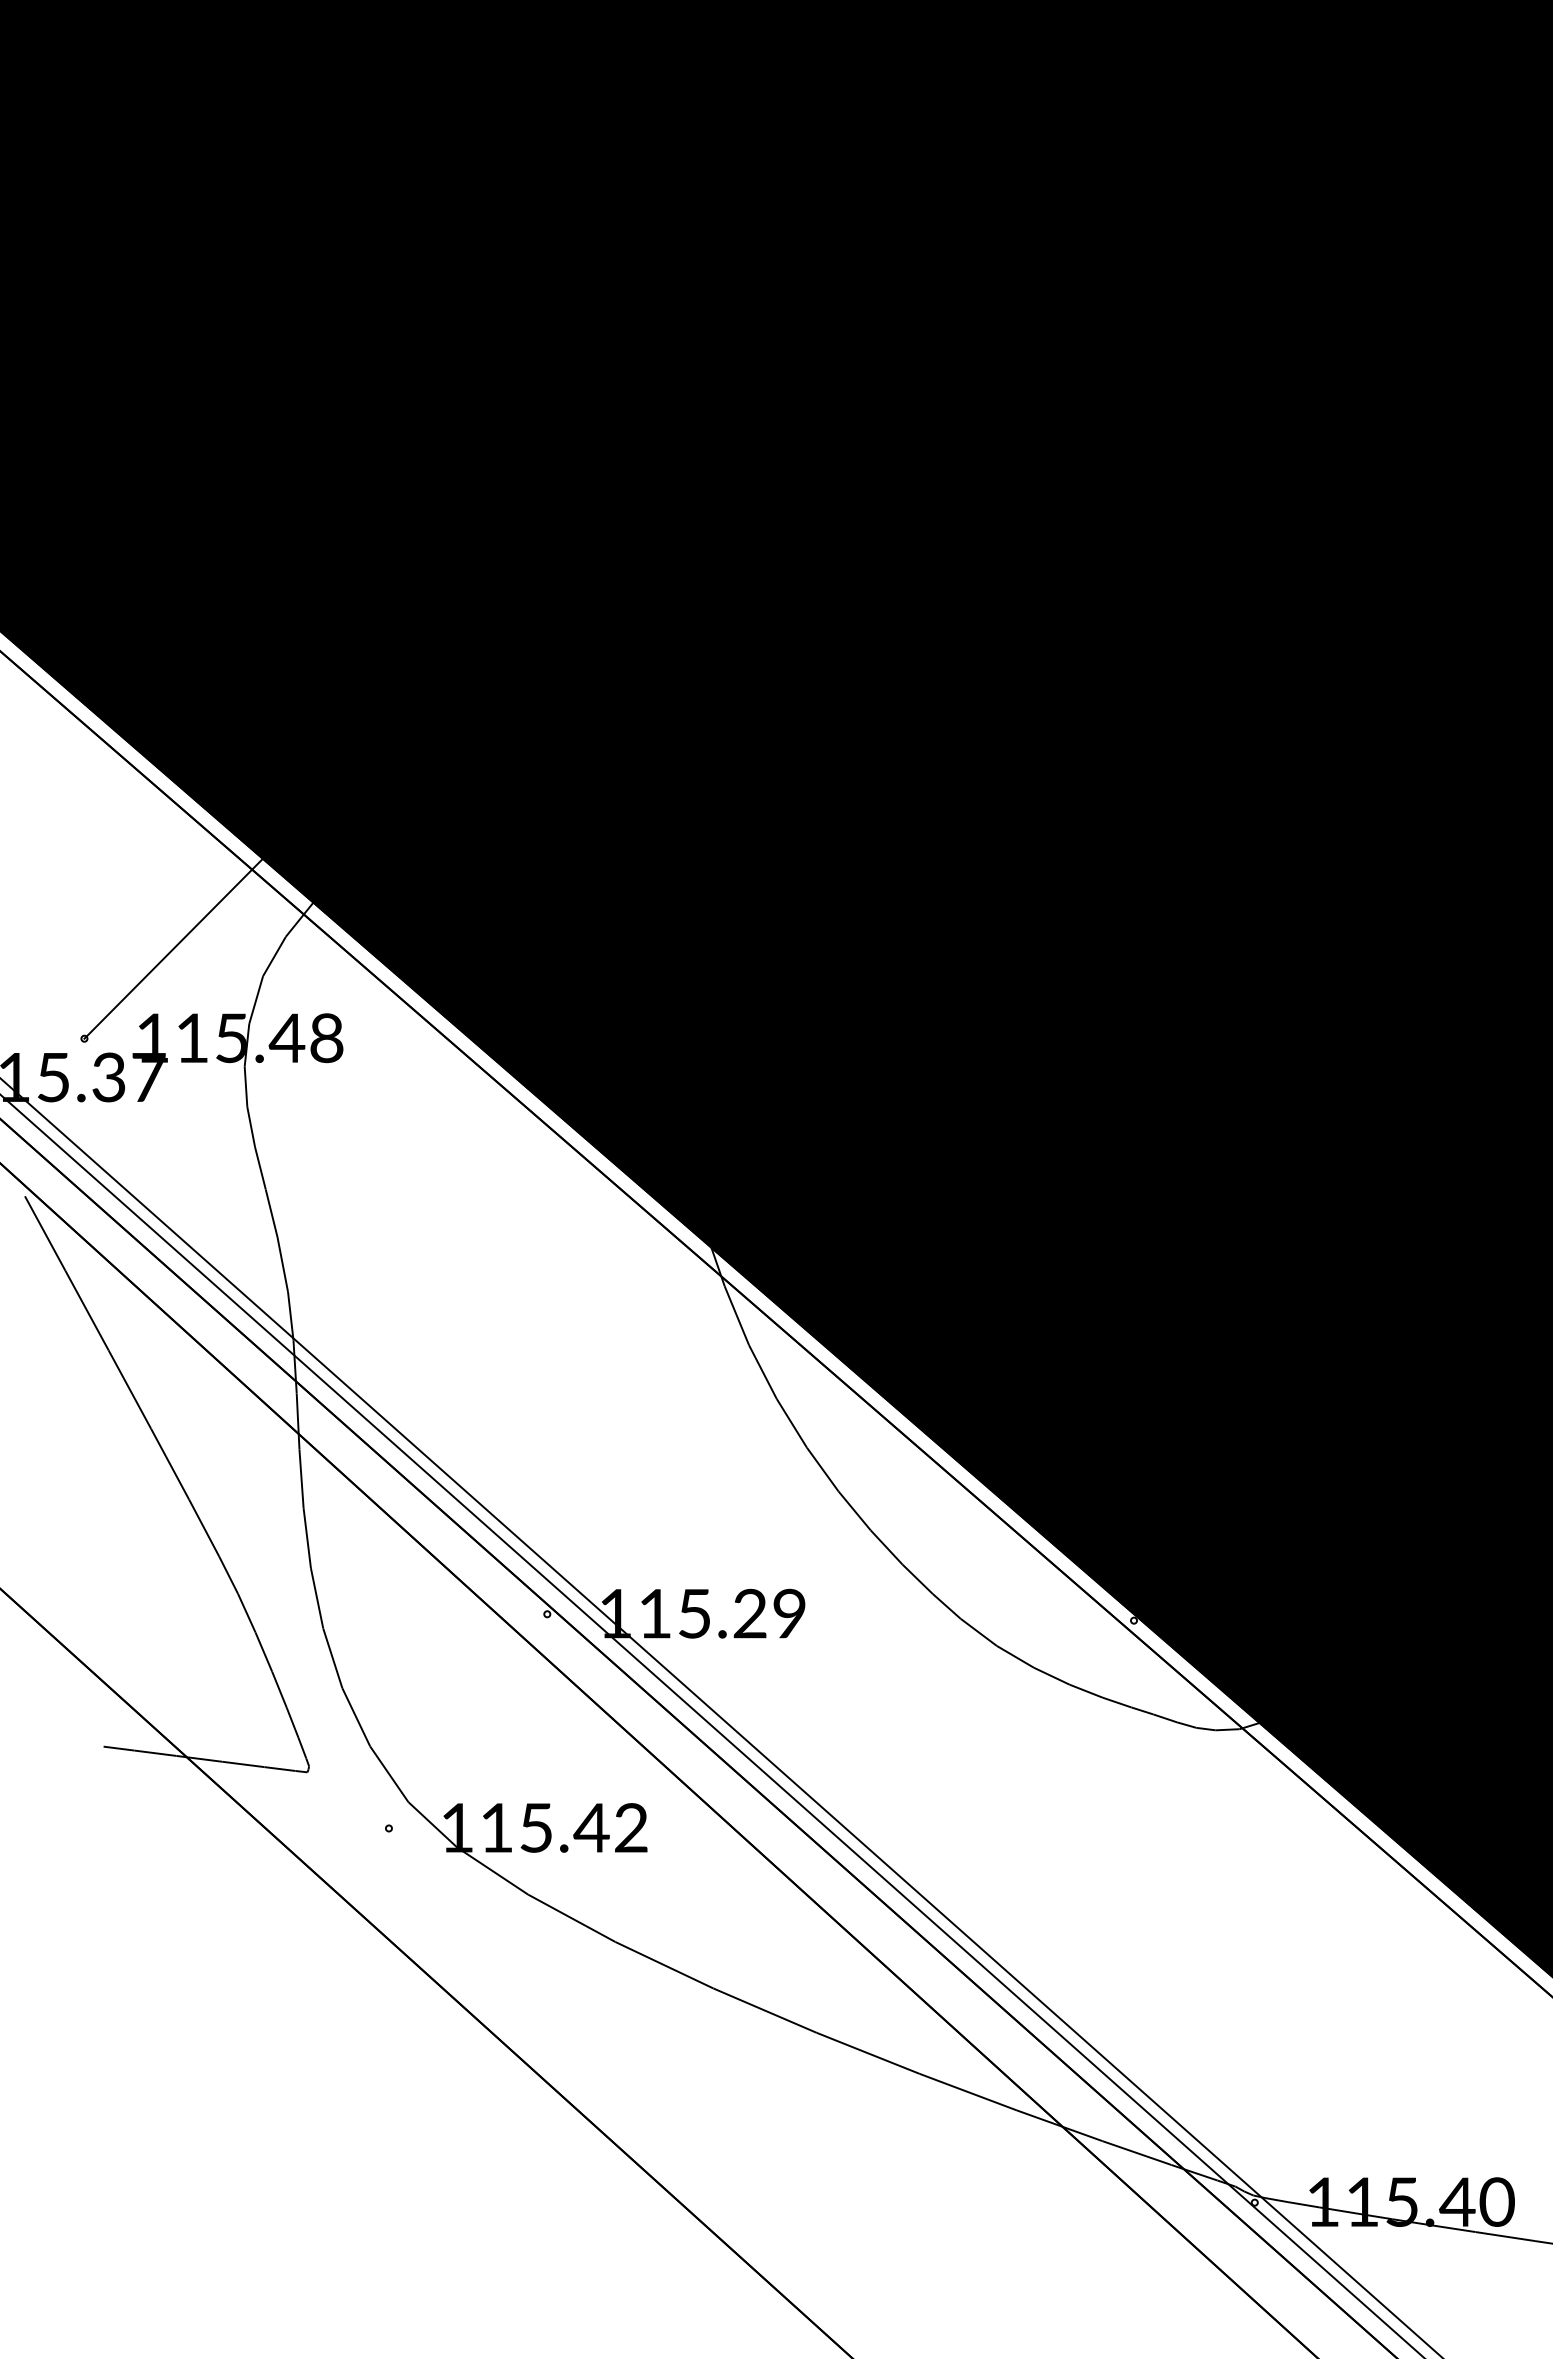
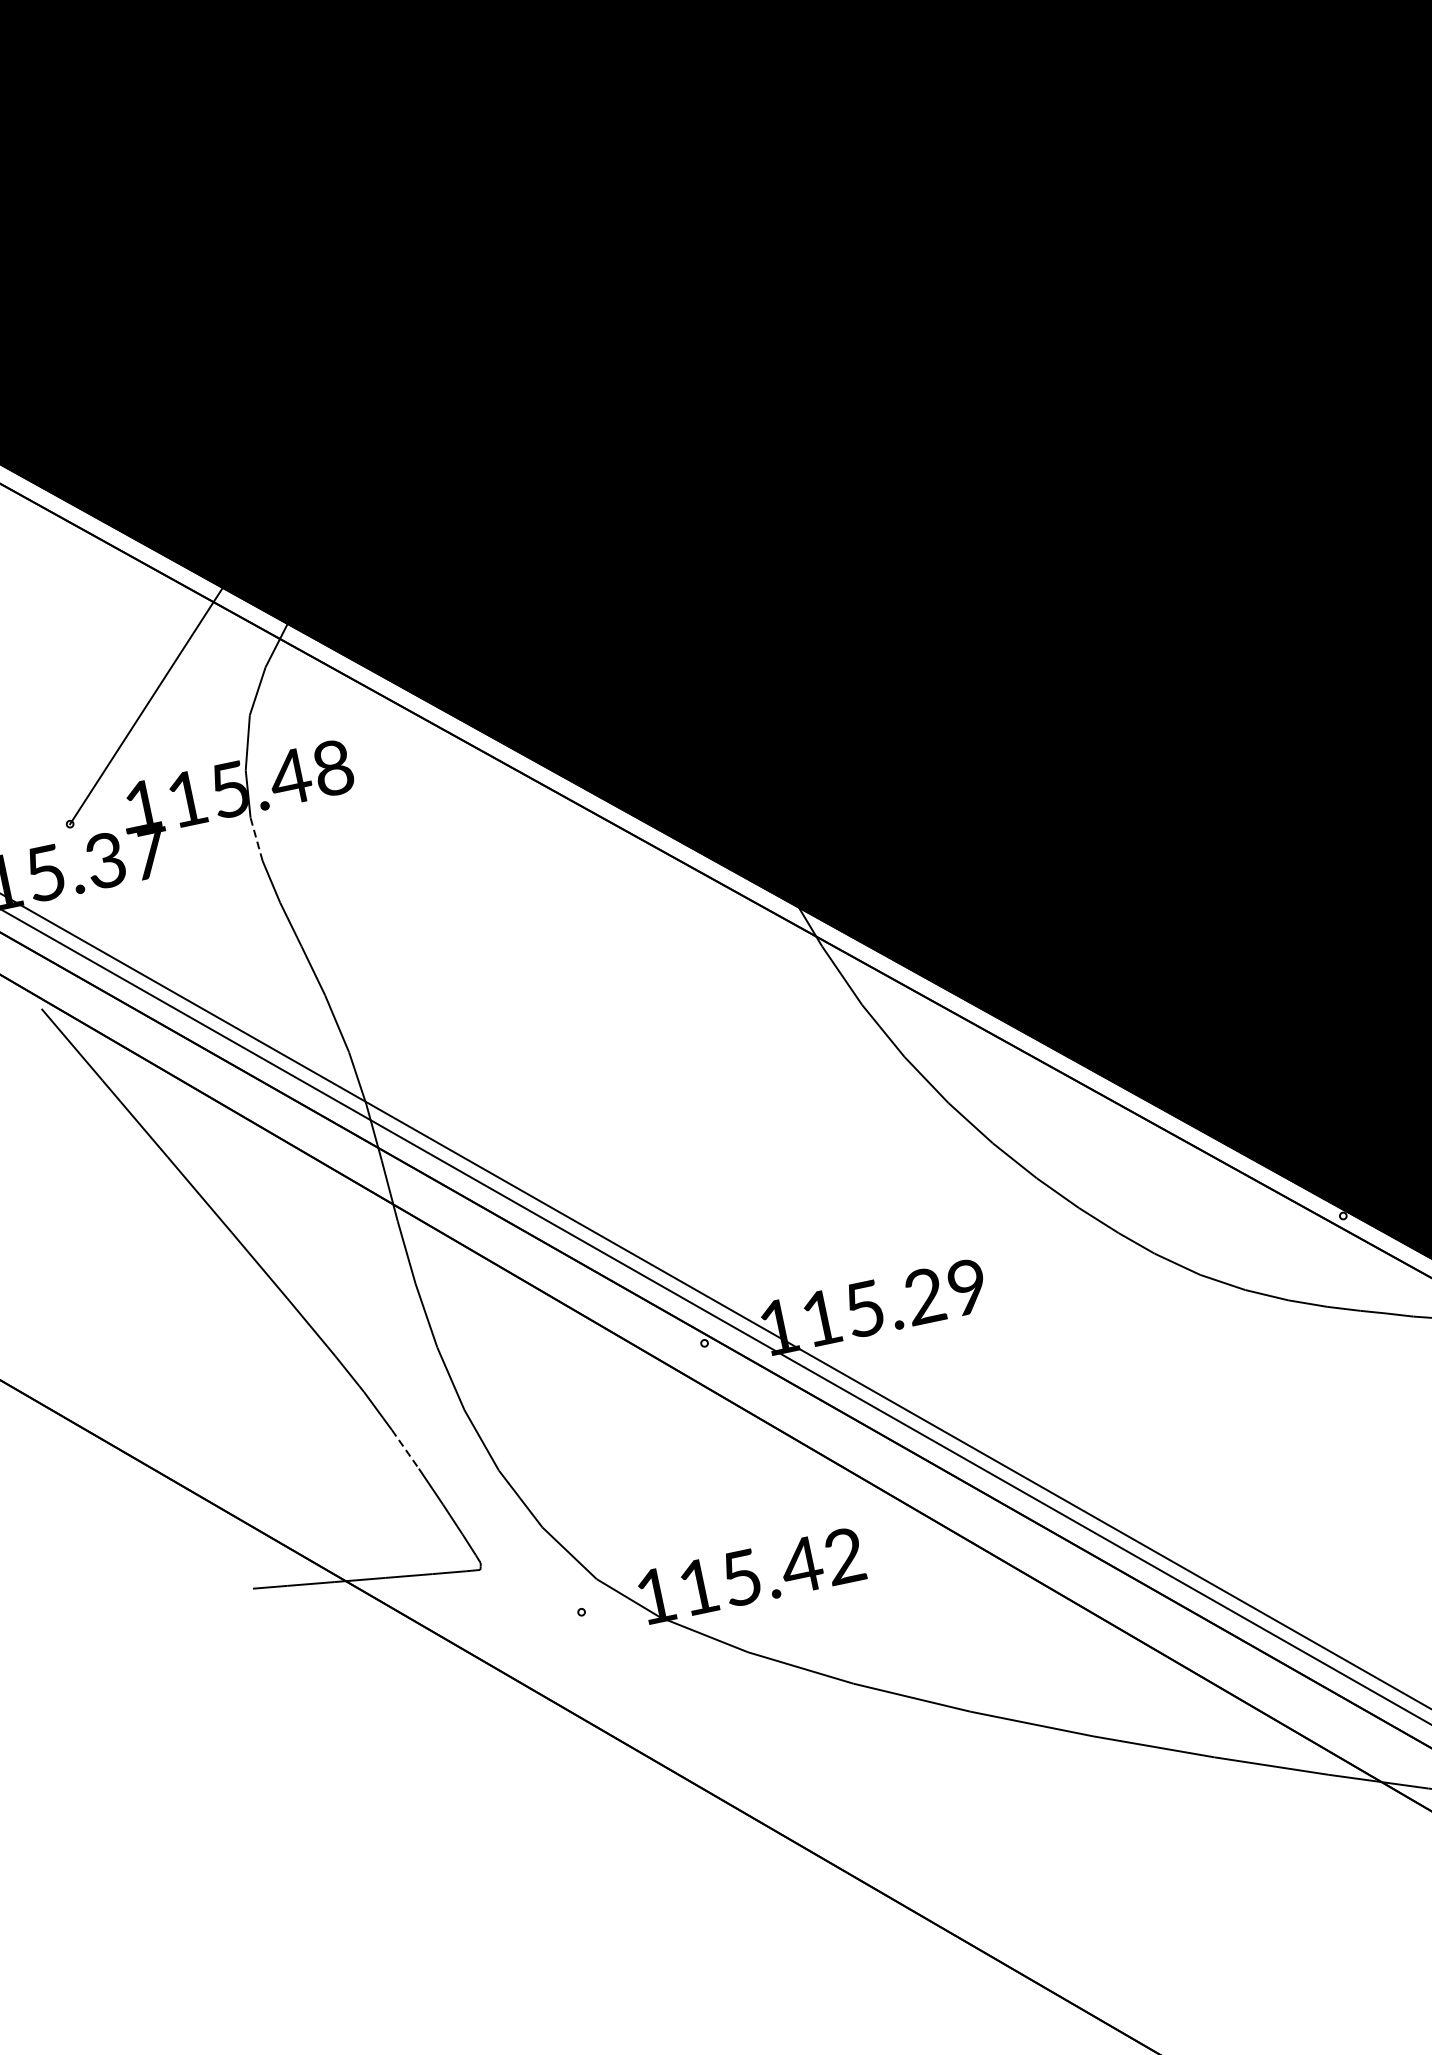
line: (245, 1086) -> (255, 839), solid -> dashed
line: (264, 1652) -> (406, 1449), solid -> dashed

